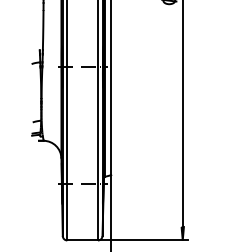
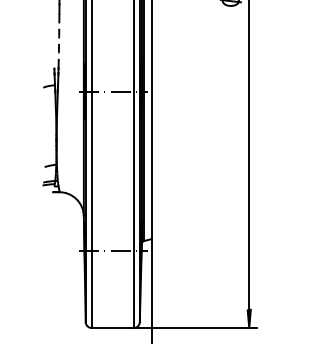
line: (43, 30) -> (59, 41), solid -> dashed

